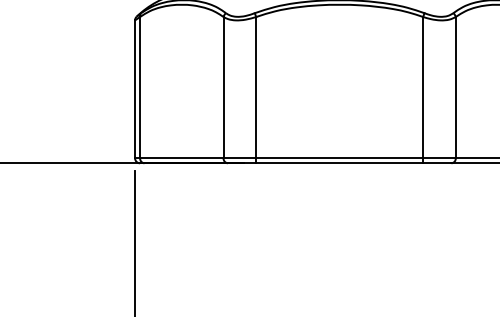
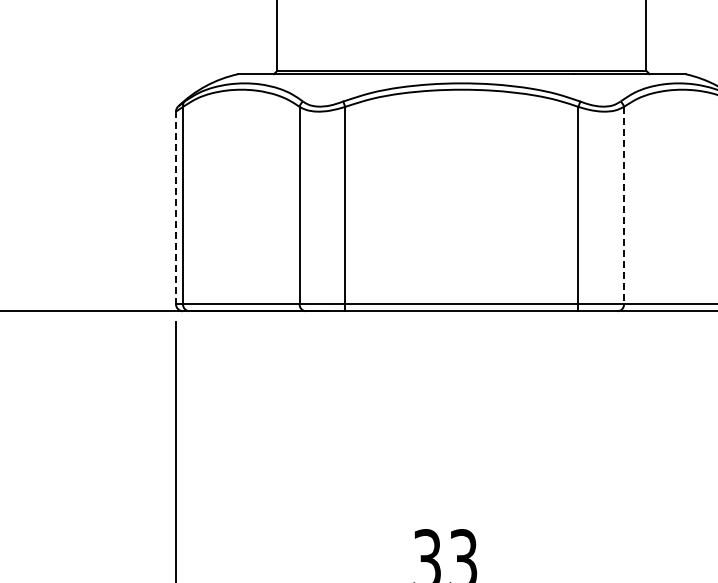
line: (456, 87) -> (624, 205), solid -> dashed
line: (135, 89) -> (176, 208), solid -> dashed

